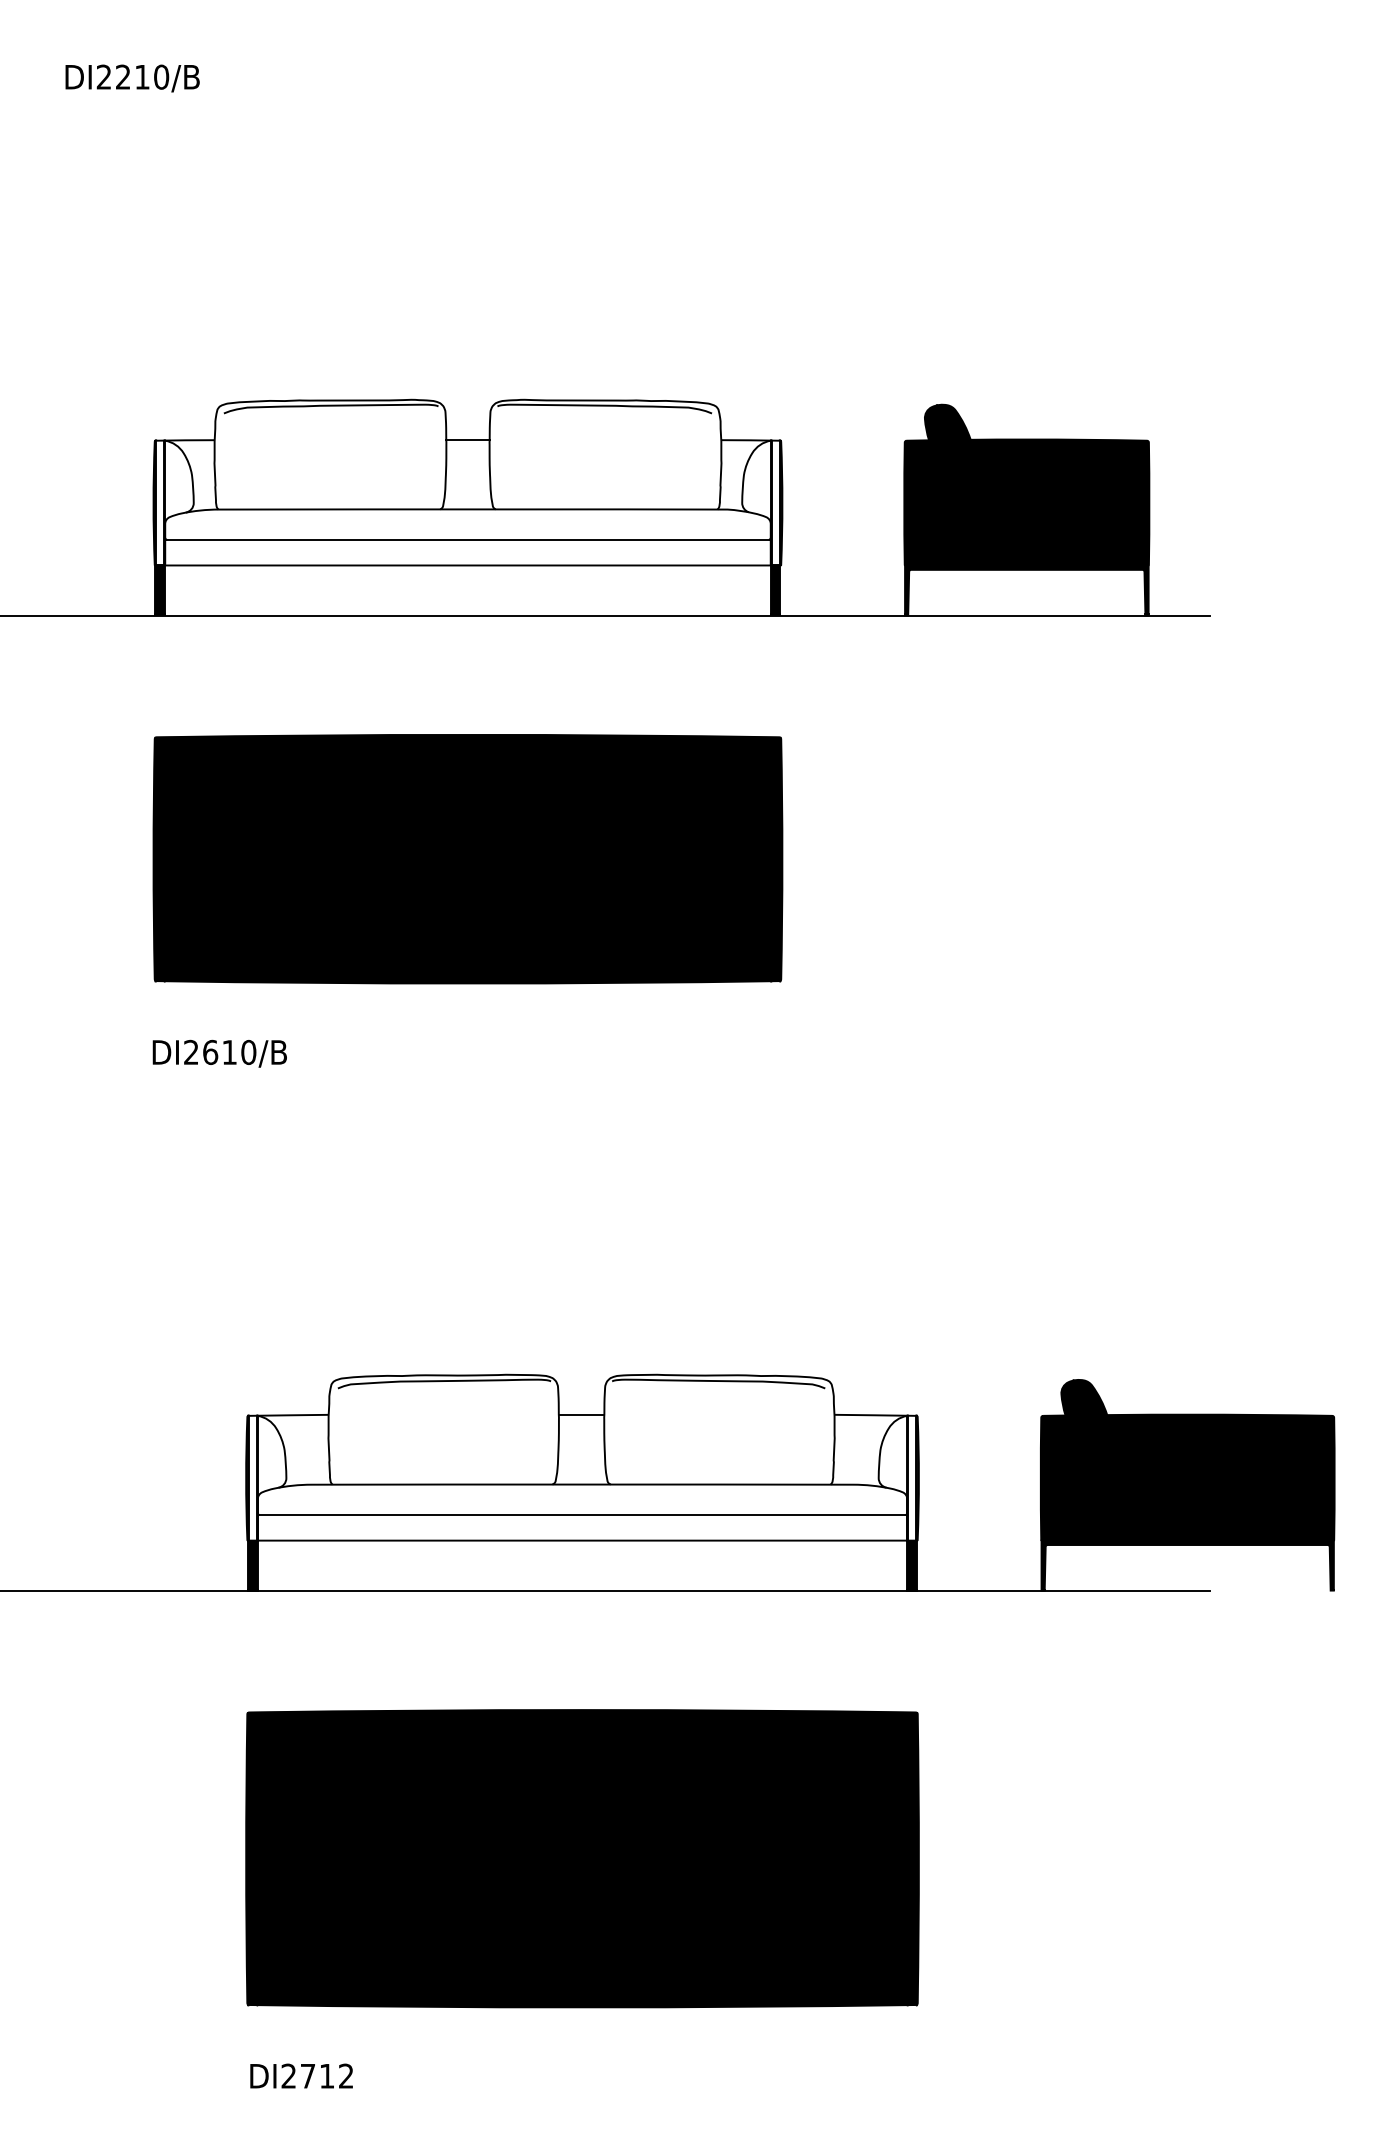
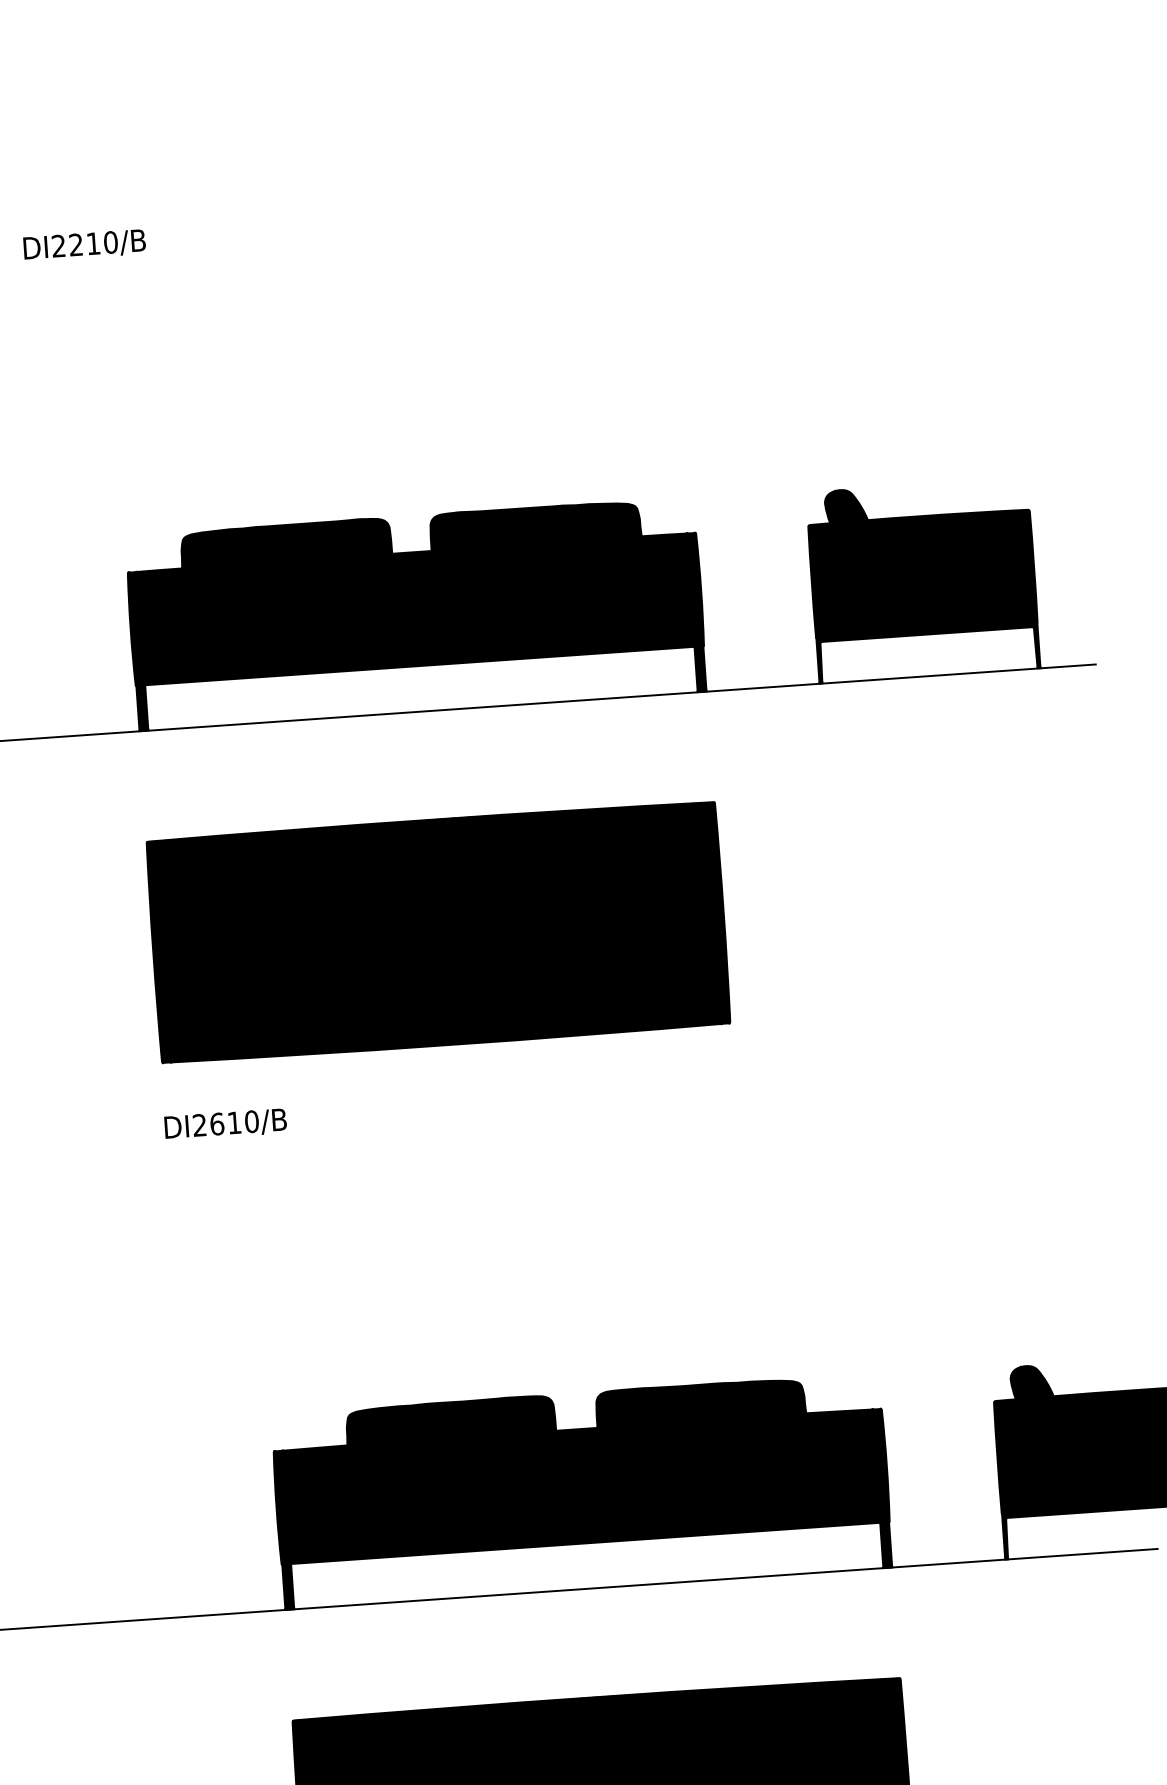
fill: (467, 482) -> (414, 590), added
fill: (582, 1457) -> (580, 1467), added

